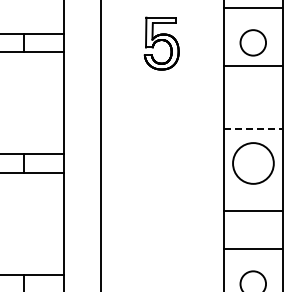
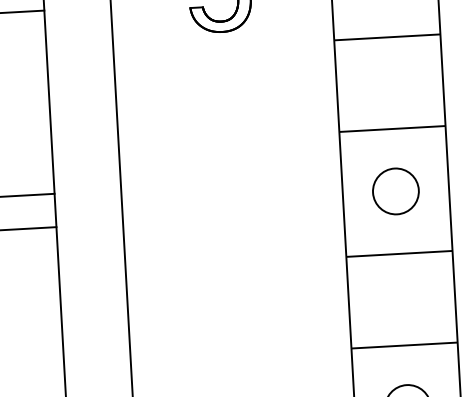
line: (253, 65) -> (387, 37), moved
line: (253, 128) -> (392, 128), dashed -> solid
circle: (252, 163) -> (394, 191), size x0.62
line: (253, 211) -> (399, 254), moved

